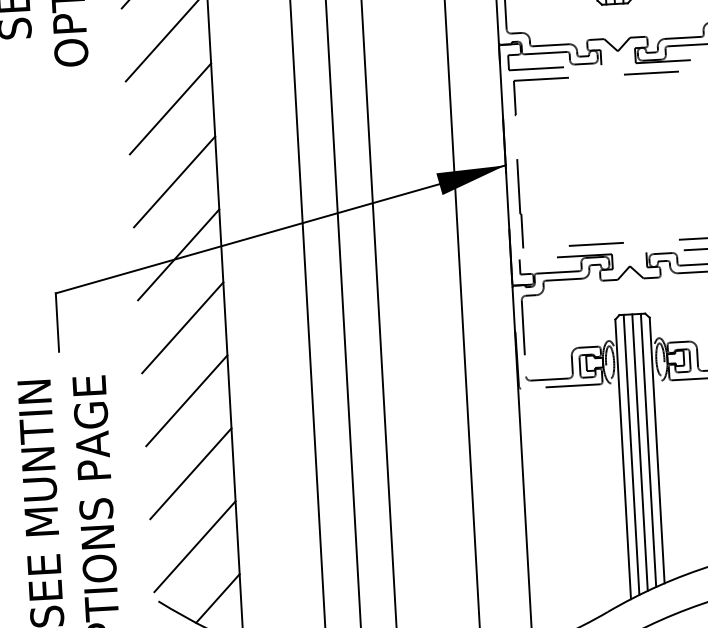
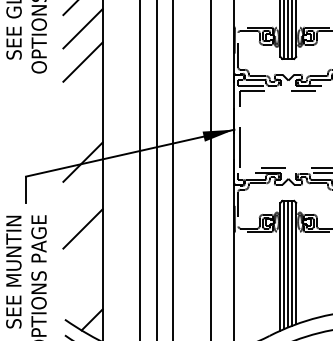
line: (169, 109) -> (82, 95), removed
line: (173, 181) -> (82, 128), removed
line: (181, 327) -> (82, 195), removed
line: (189, 472) -> (82, 261), removed
line: (193, 546) -> (82, 295), removed

